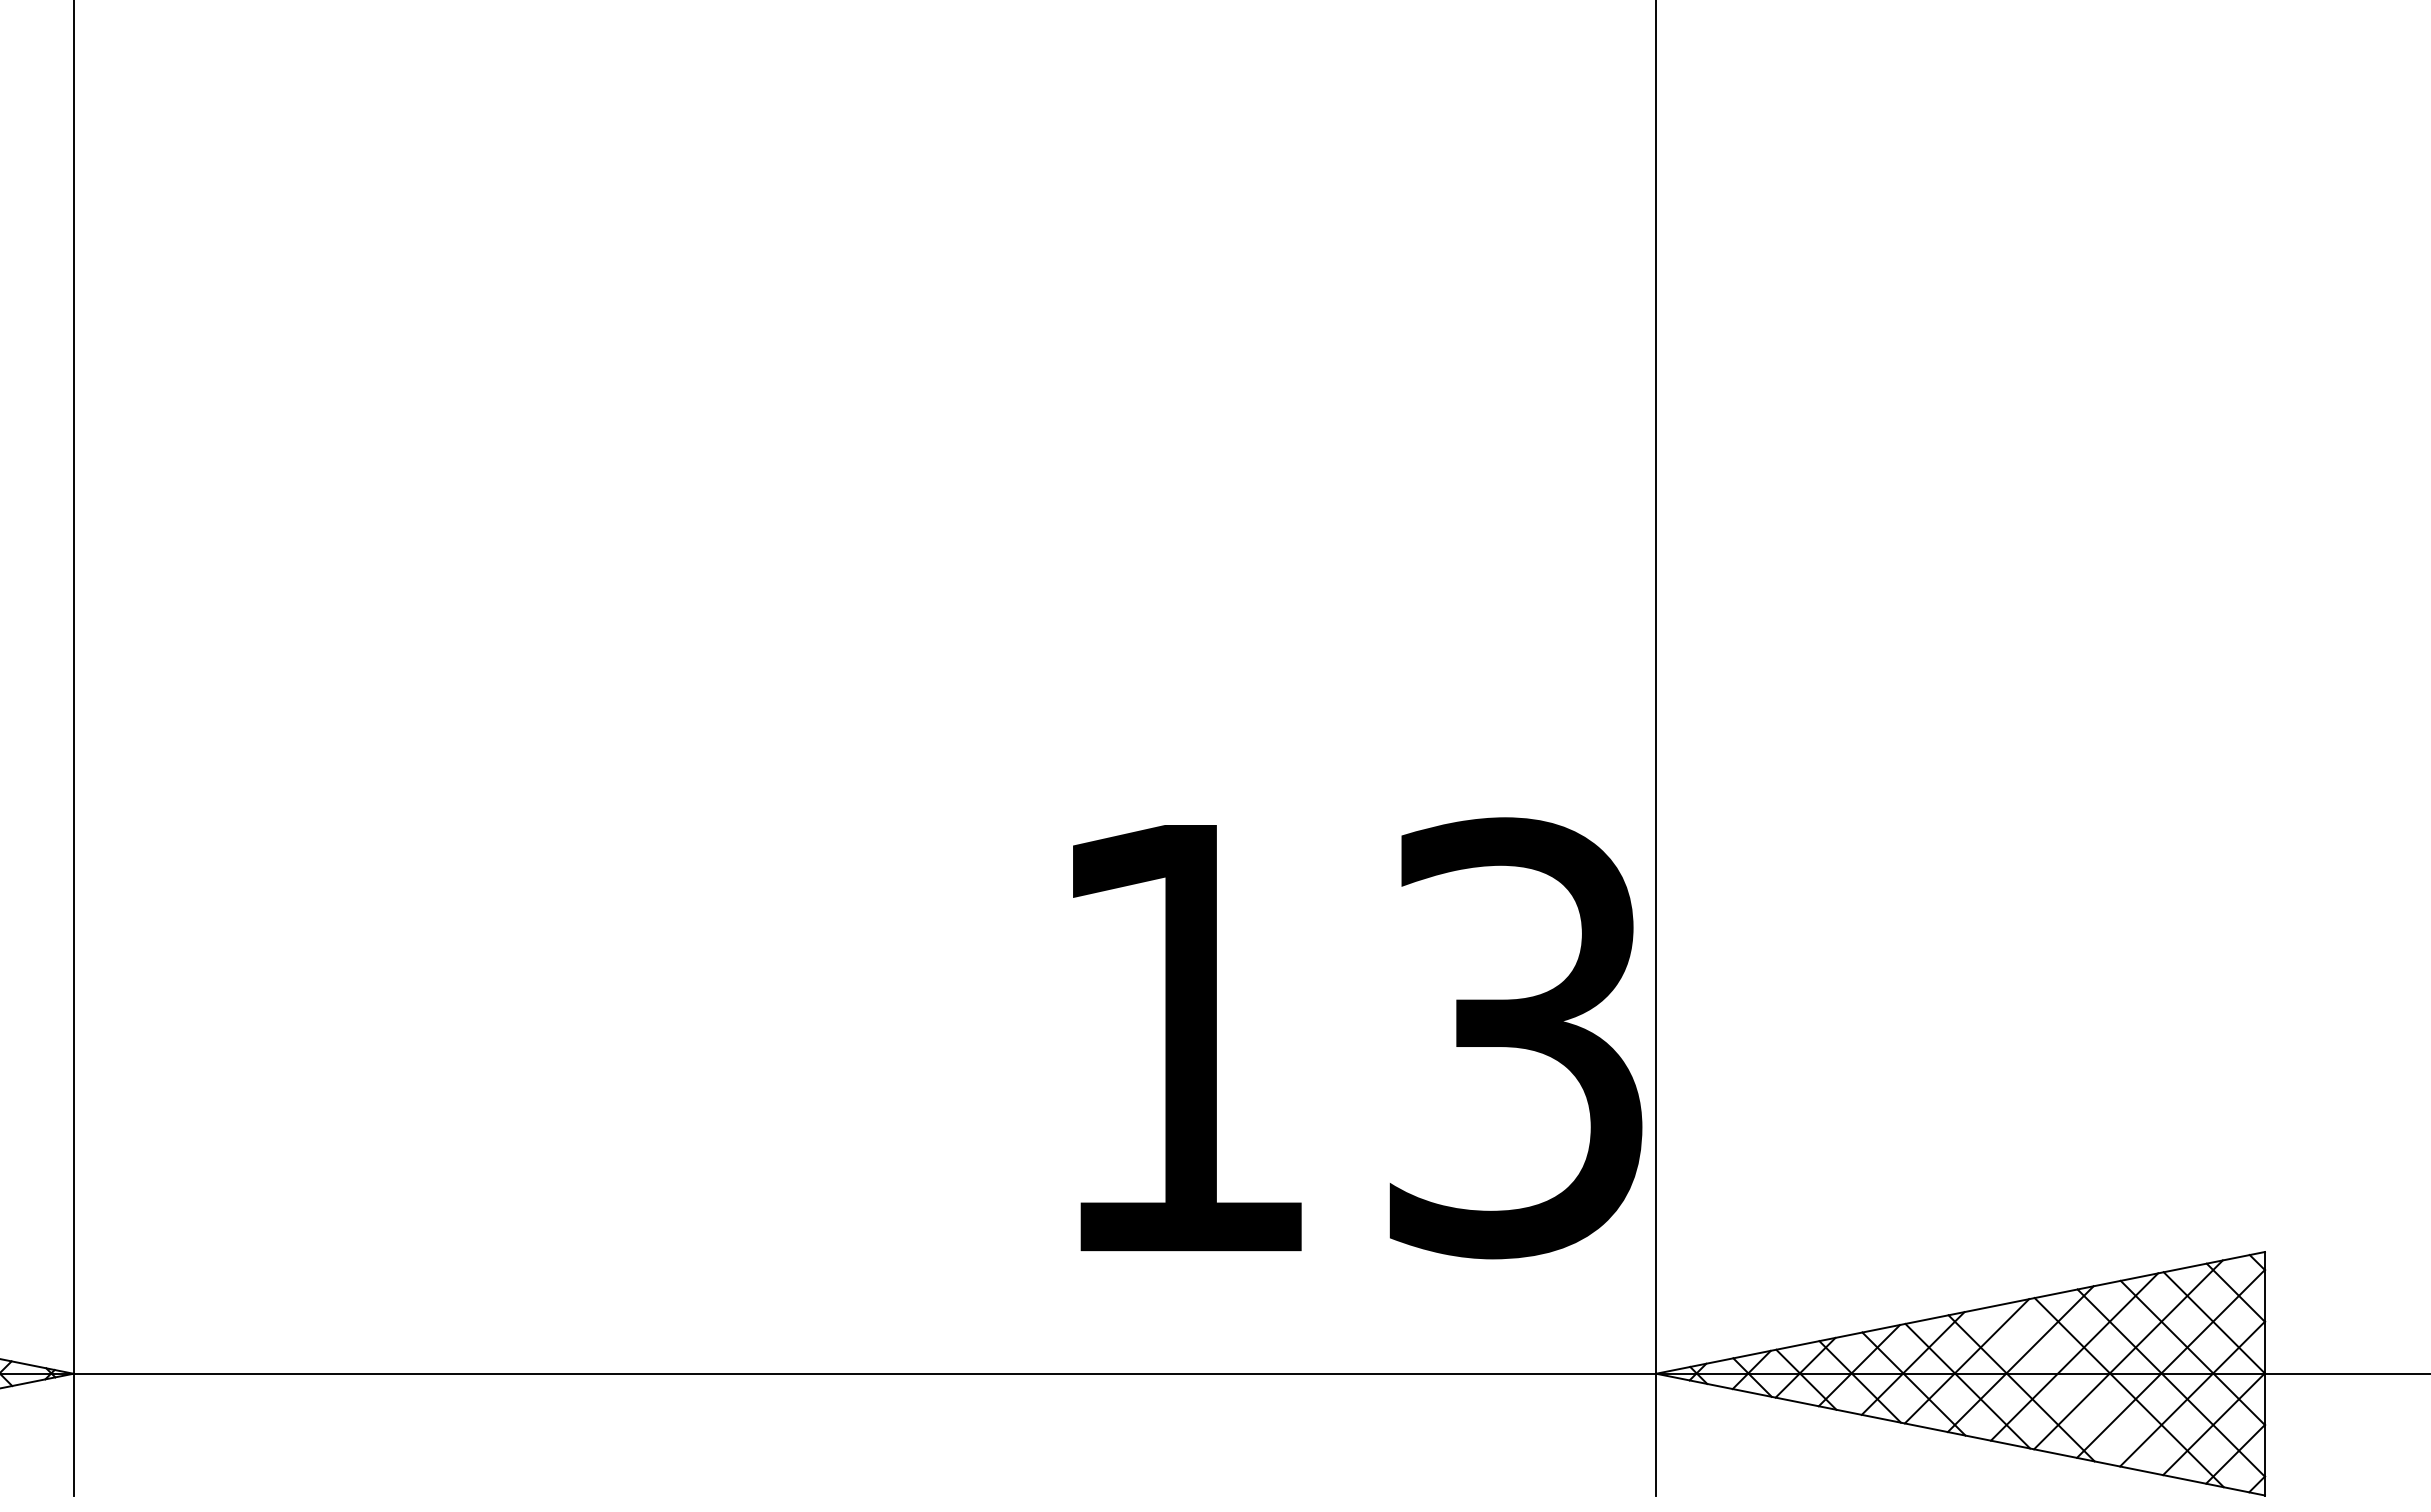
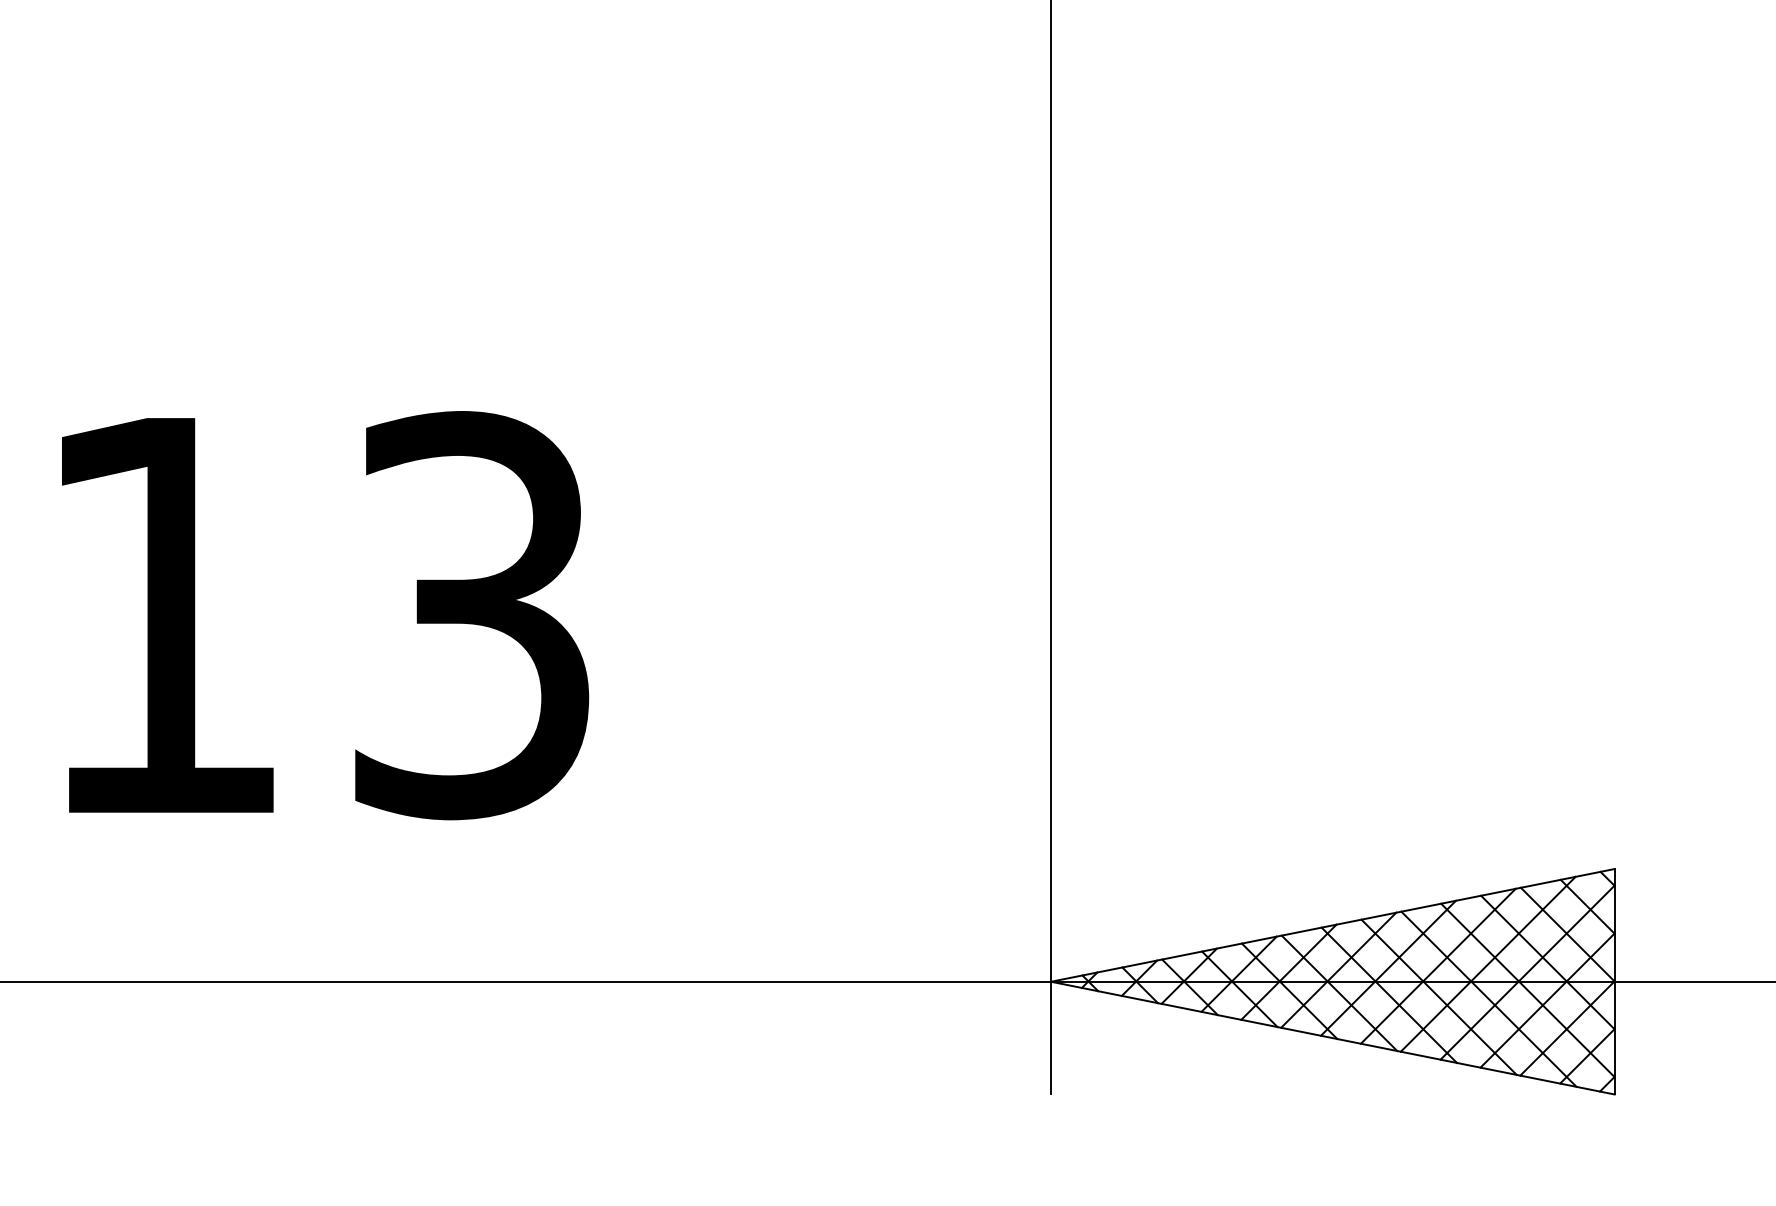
text: (1357, 1038) -> (325, 615), moved
line: (2075, 1390) -> (1439, 997), added

